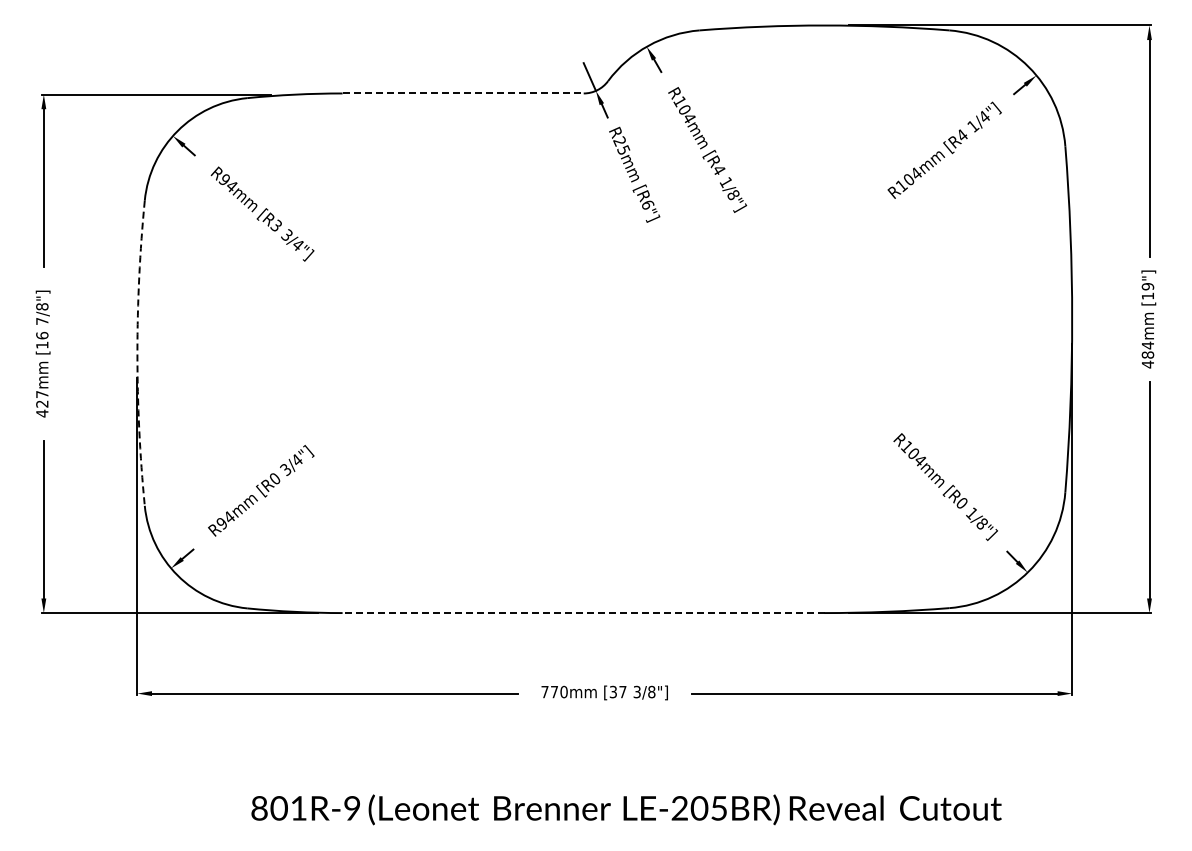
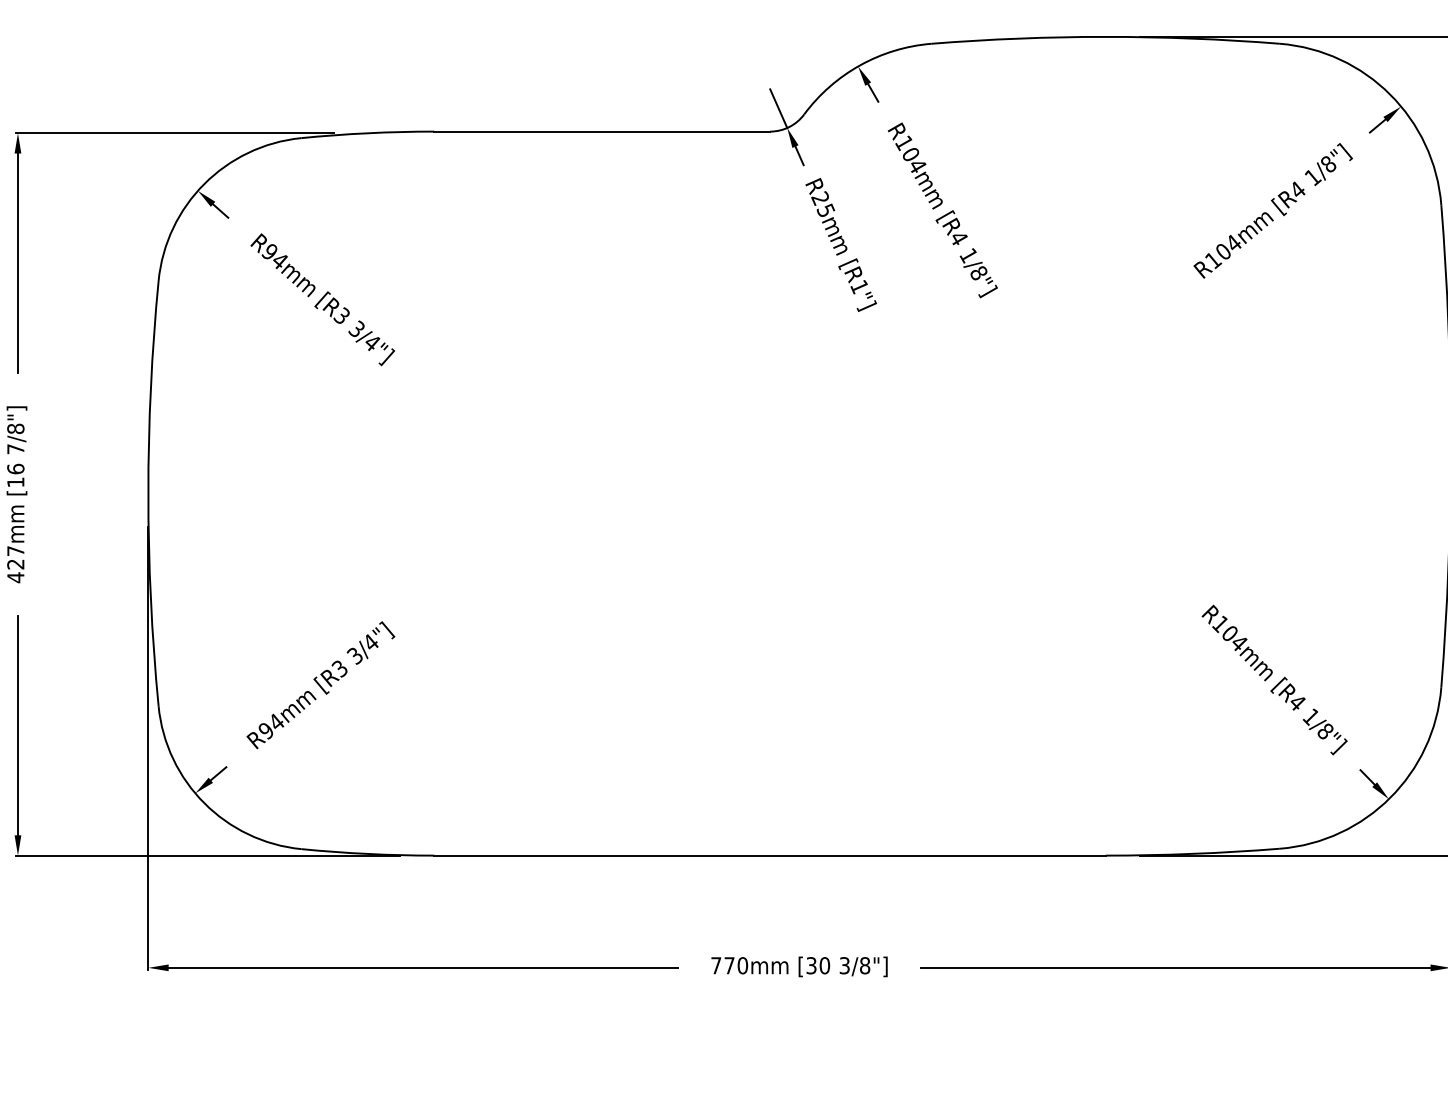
line: (463, 93) -> (602, 131), dashed -> solid
text: (984, 116) -> (1328, 163), 1/4"] -> 1/8"]
text: (647, 205) -> (859, 287), [R6"] -> [R1"]
arc: (137, 353) -> (148, 493), dashed -> solid
text: (274, 479) -> (339, 669), [R0 -> [R3
text: (961, 503) -> (1296, 702), [R0 -> [R4
line: (583, 613) -> (769, 856), dashed -> solid
text: (622, 691) -> (824, 964), [37 -> [30

